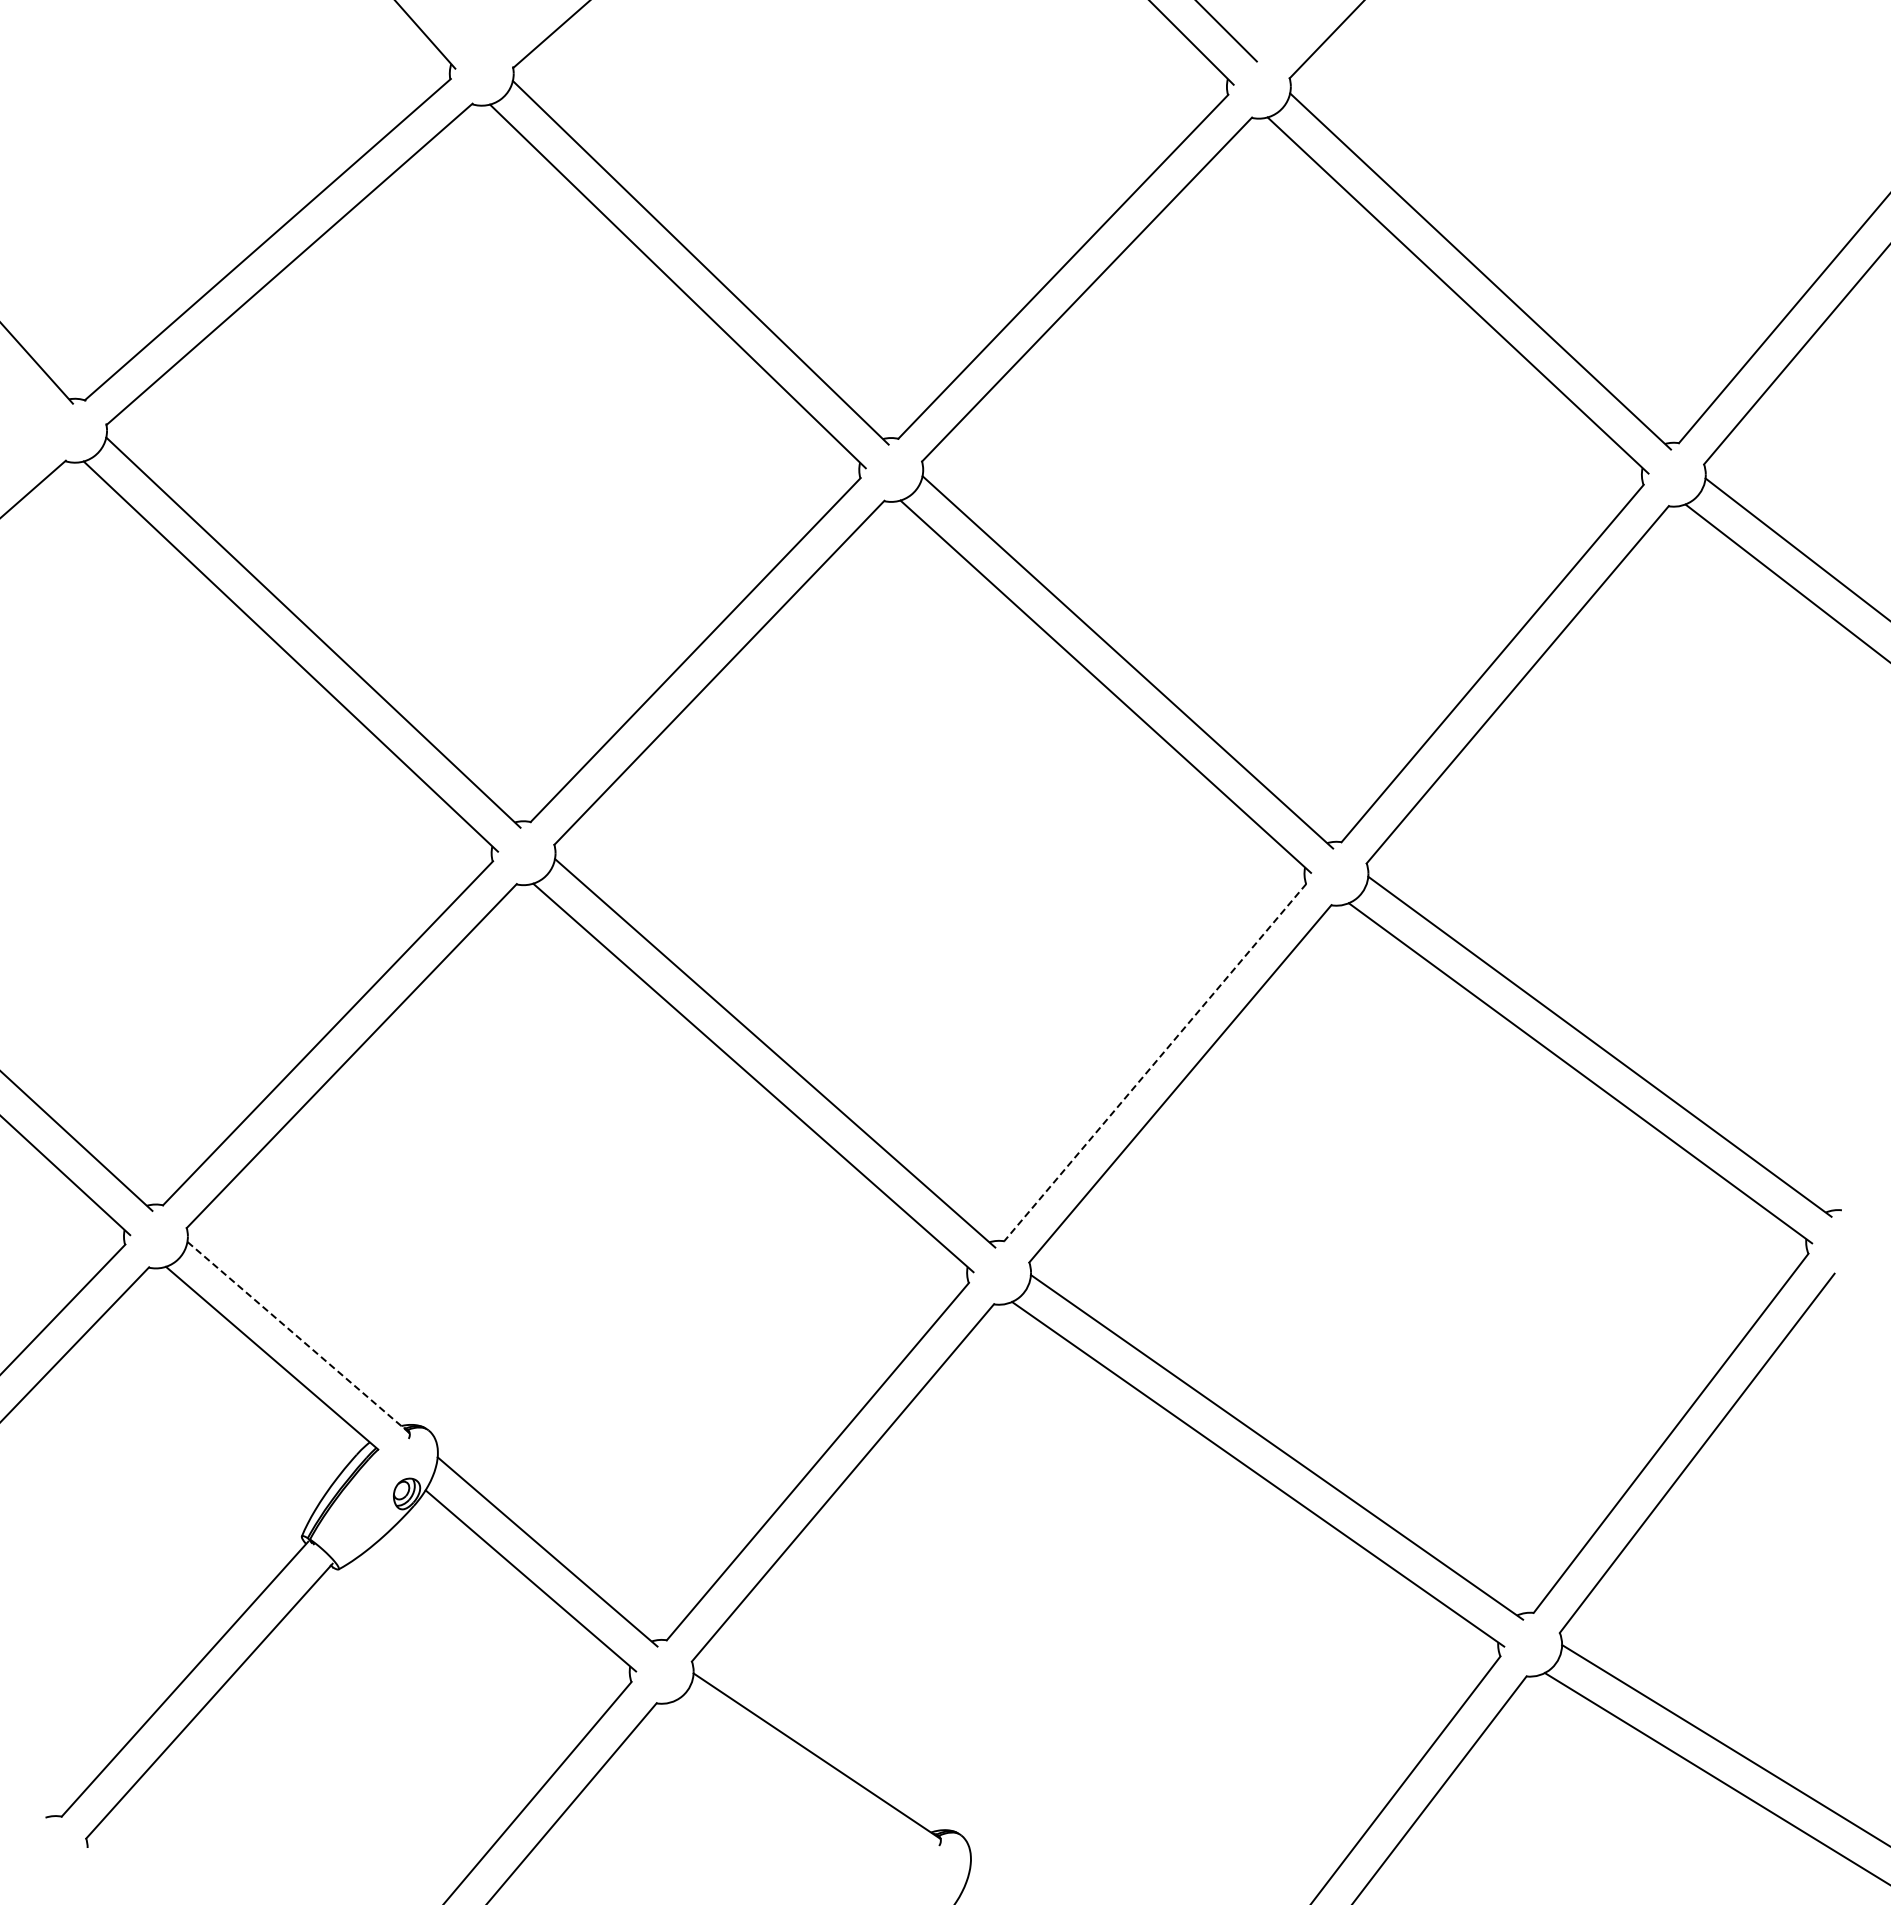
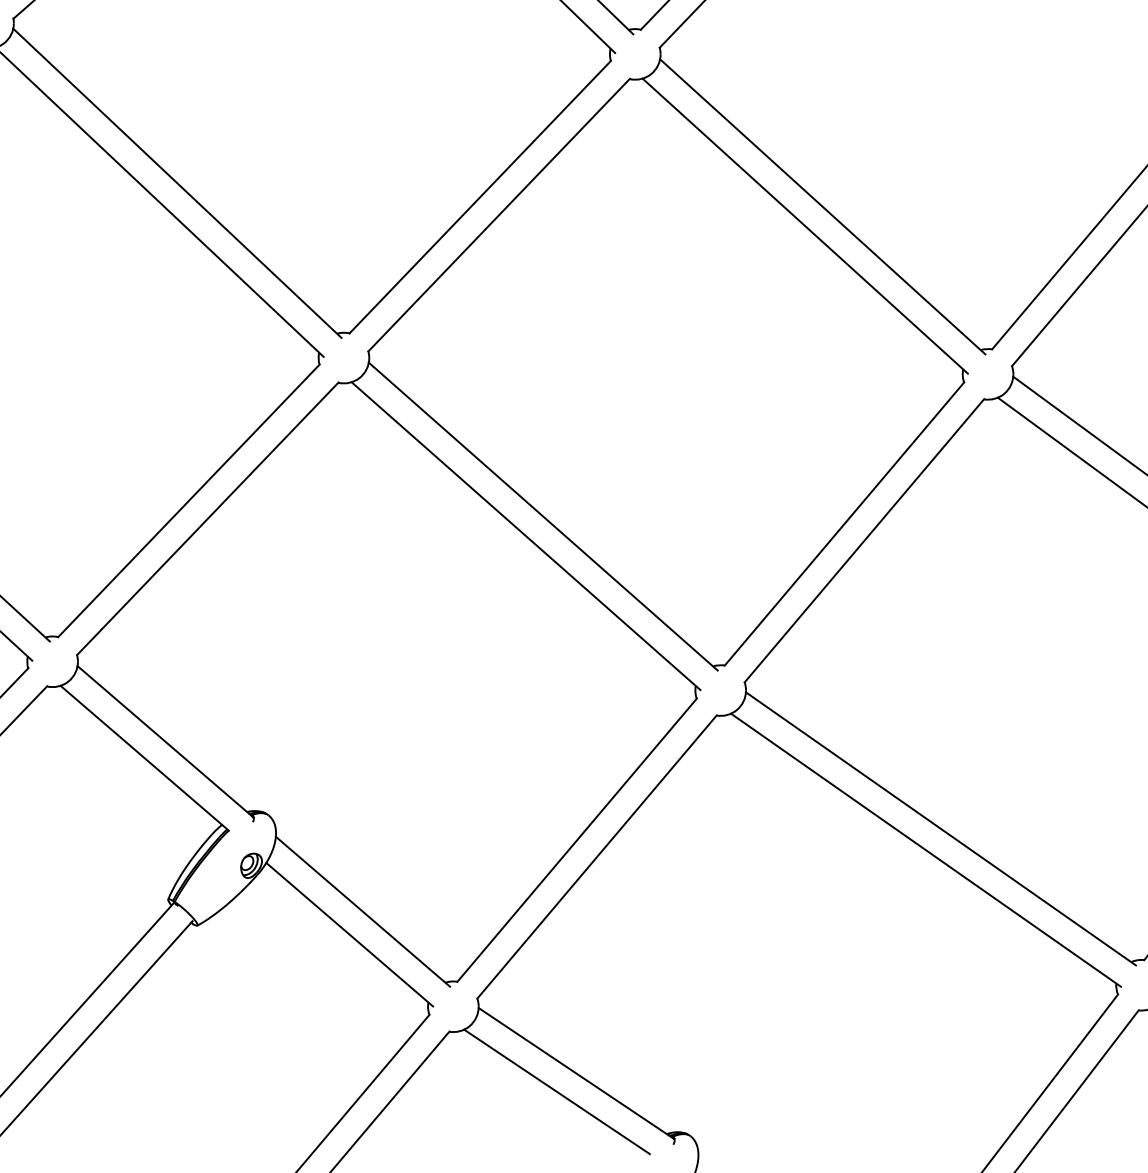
line: (1155, 1062) -> (844, 523), dashed -> solid
line: (298, 1337) -> (165, 741), dashed -> solid
line: (792, 1778) -> (557, 1091), added

